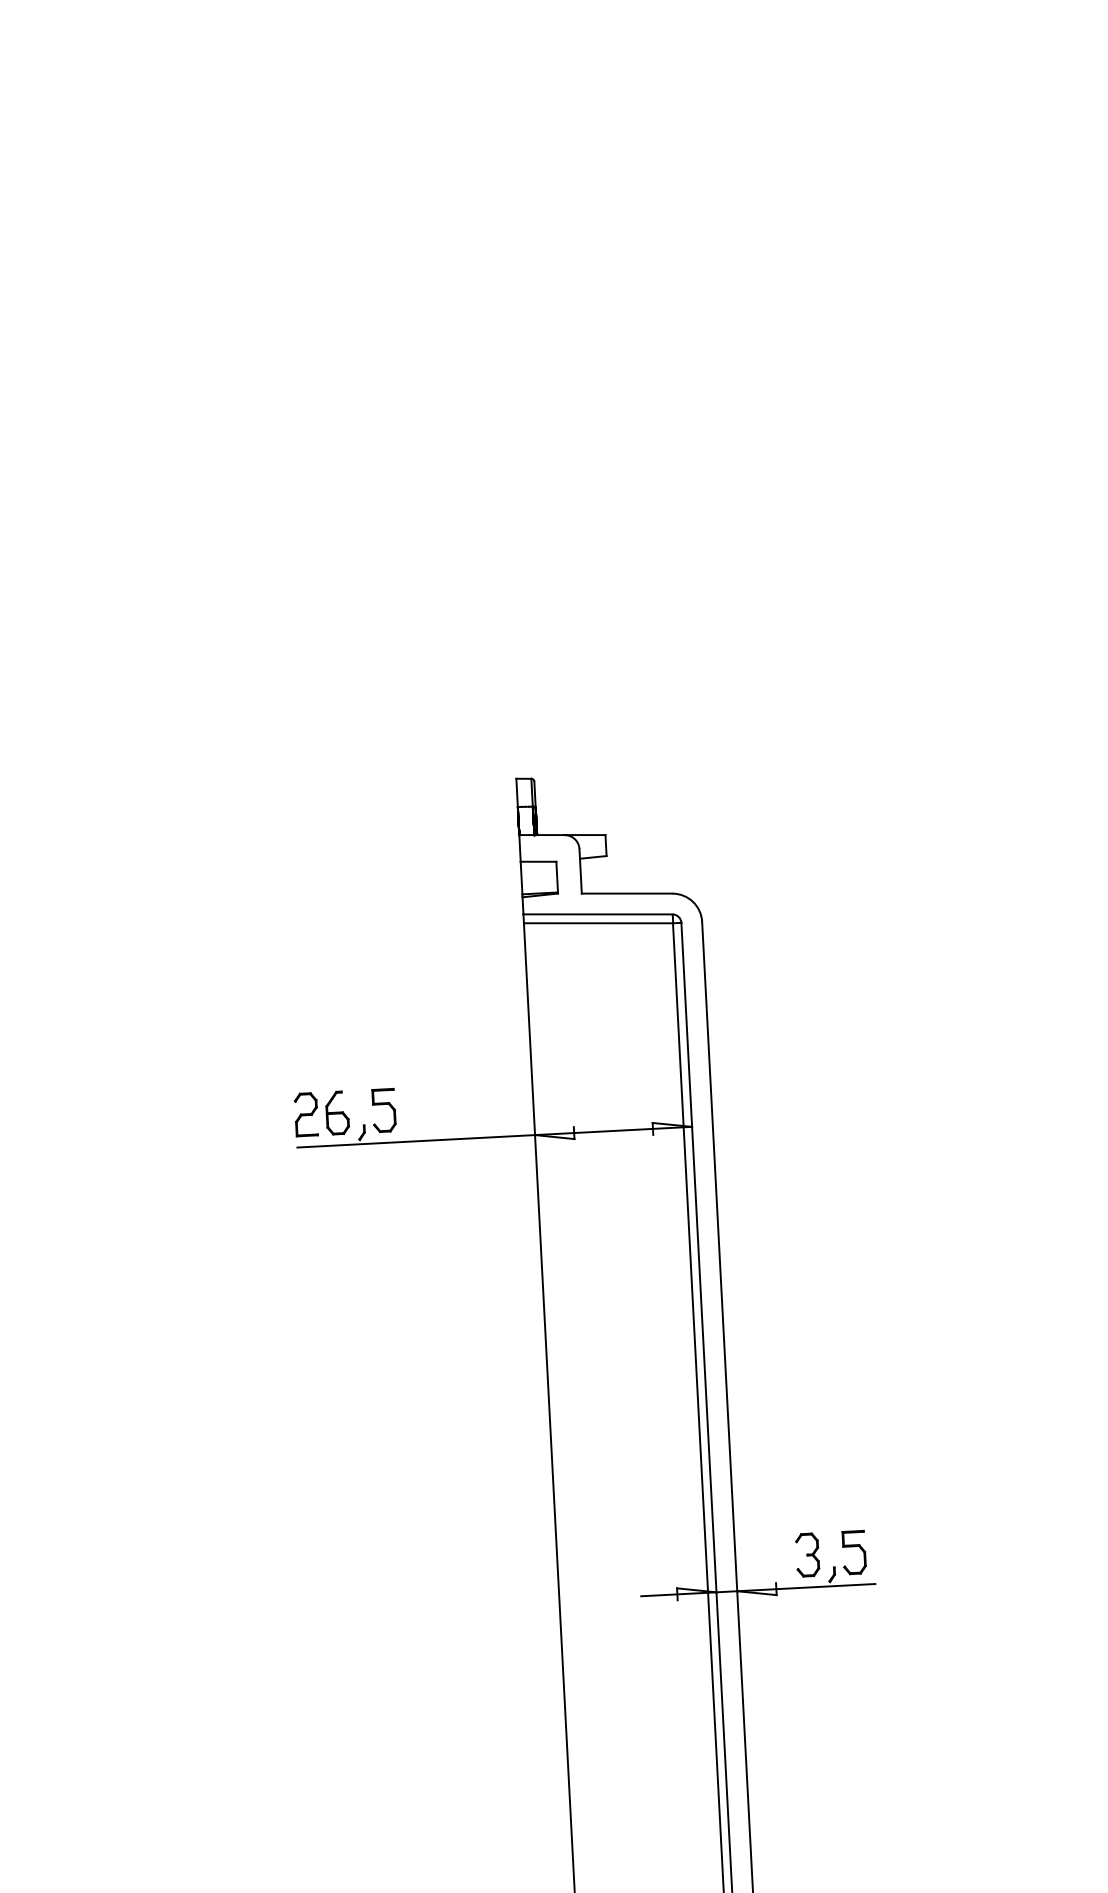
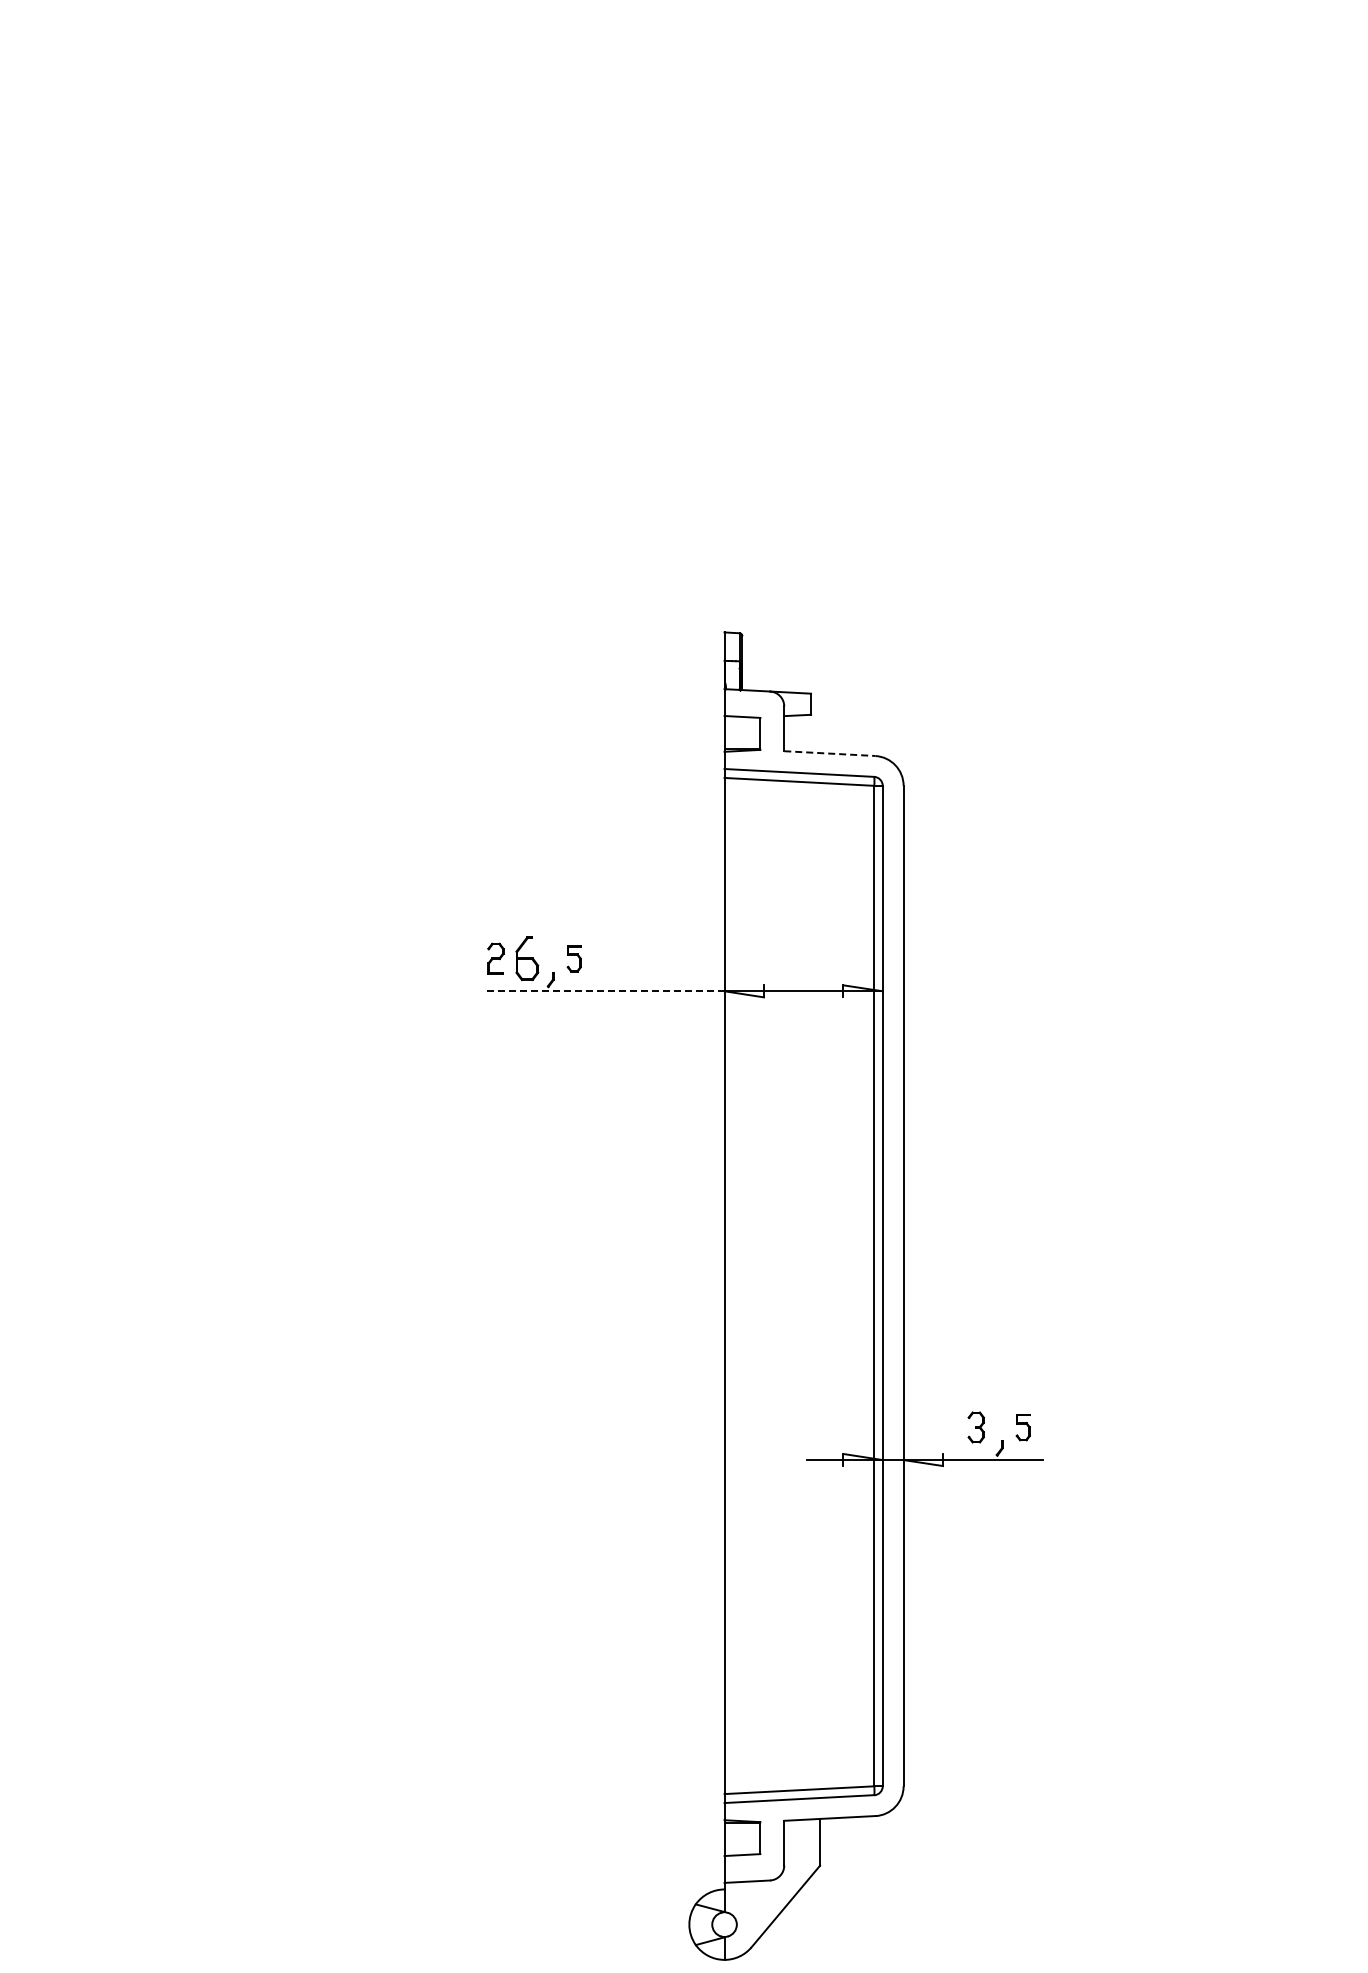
line: (626, 893) -> (829, 753), solid -> dashed
part: (384, 1110) -> (574, 958), size x0.6
part: (305, 1114) -> (495, 958), size x0.7
line: (415, 1141) -> (604, 991), solid -> dashed
part: (854, 1552) -> (1023, 1427), size x0.6
part: (807, 1555) -> (976, 1427), size x0.7

